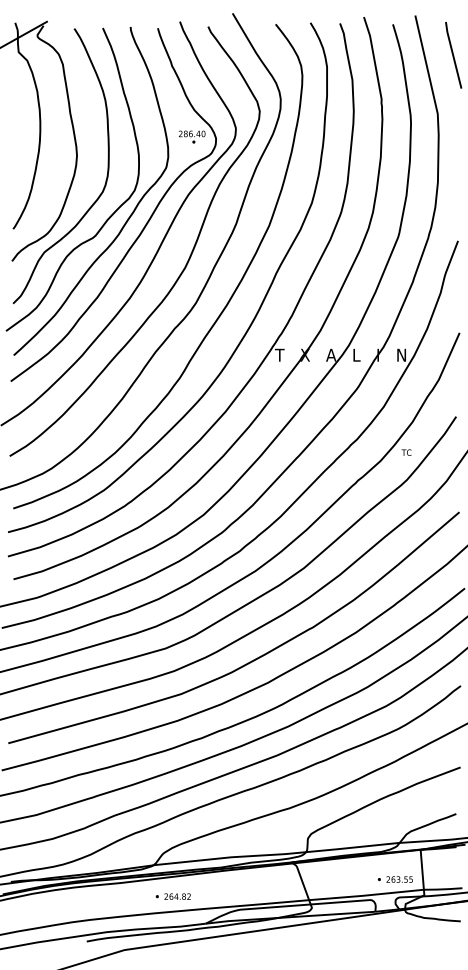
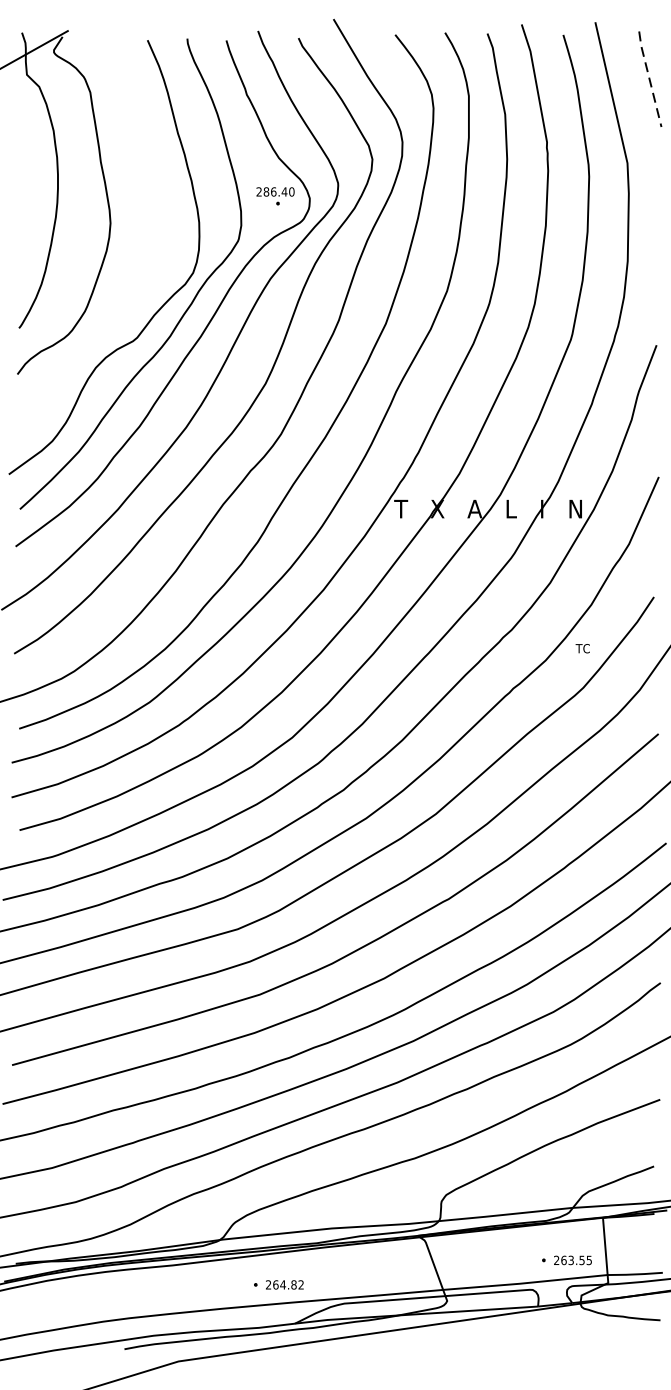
line: (453, 55) -> (650, 79), solid -> dashed
curve: (106, 175) -> (152, 251), removed
part: (172, 896) -> (277, 1284), moved

